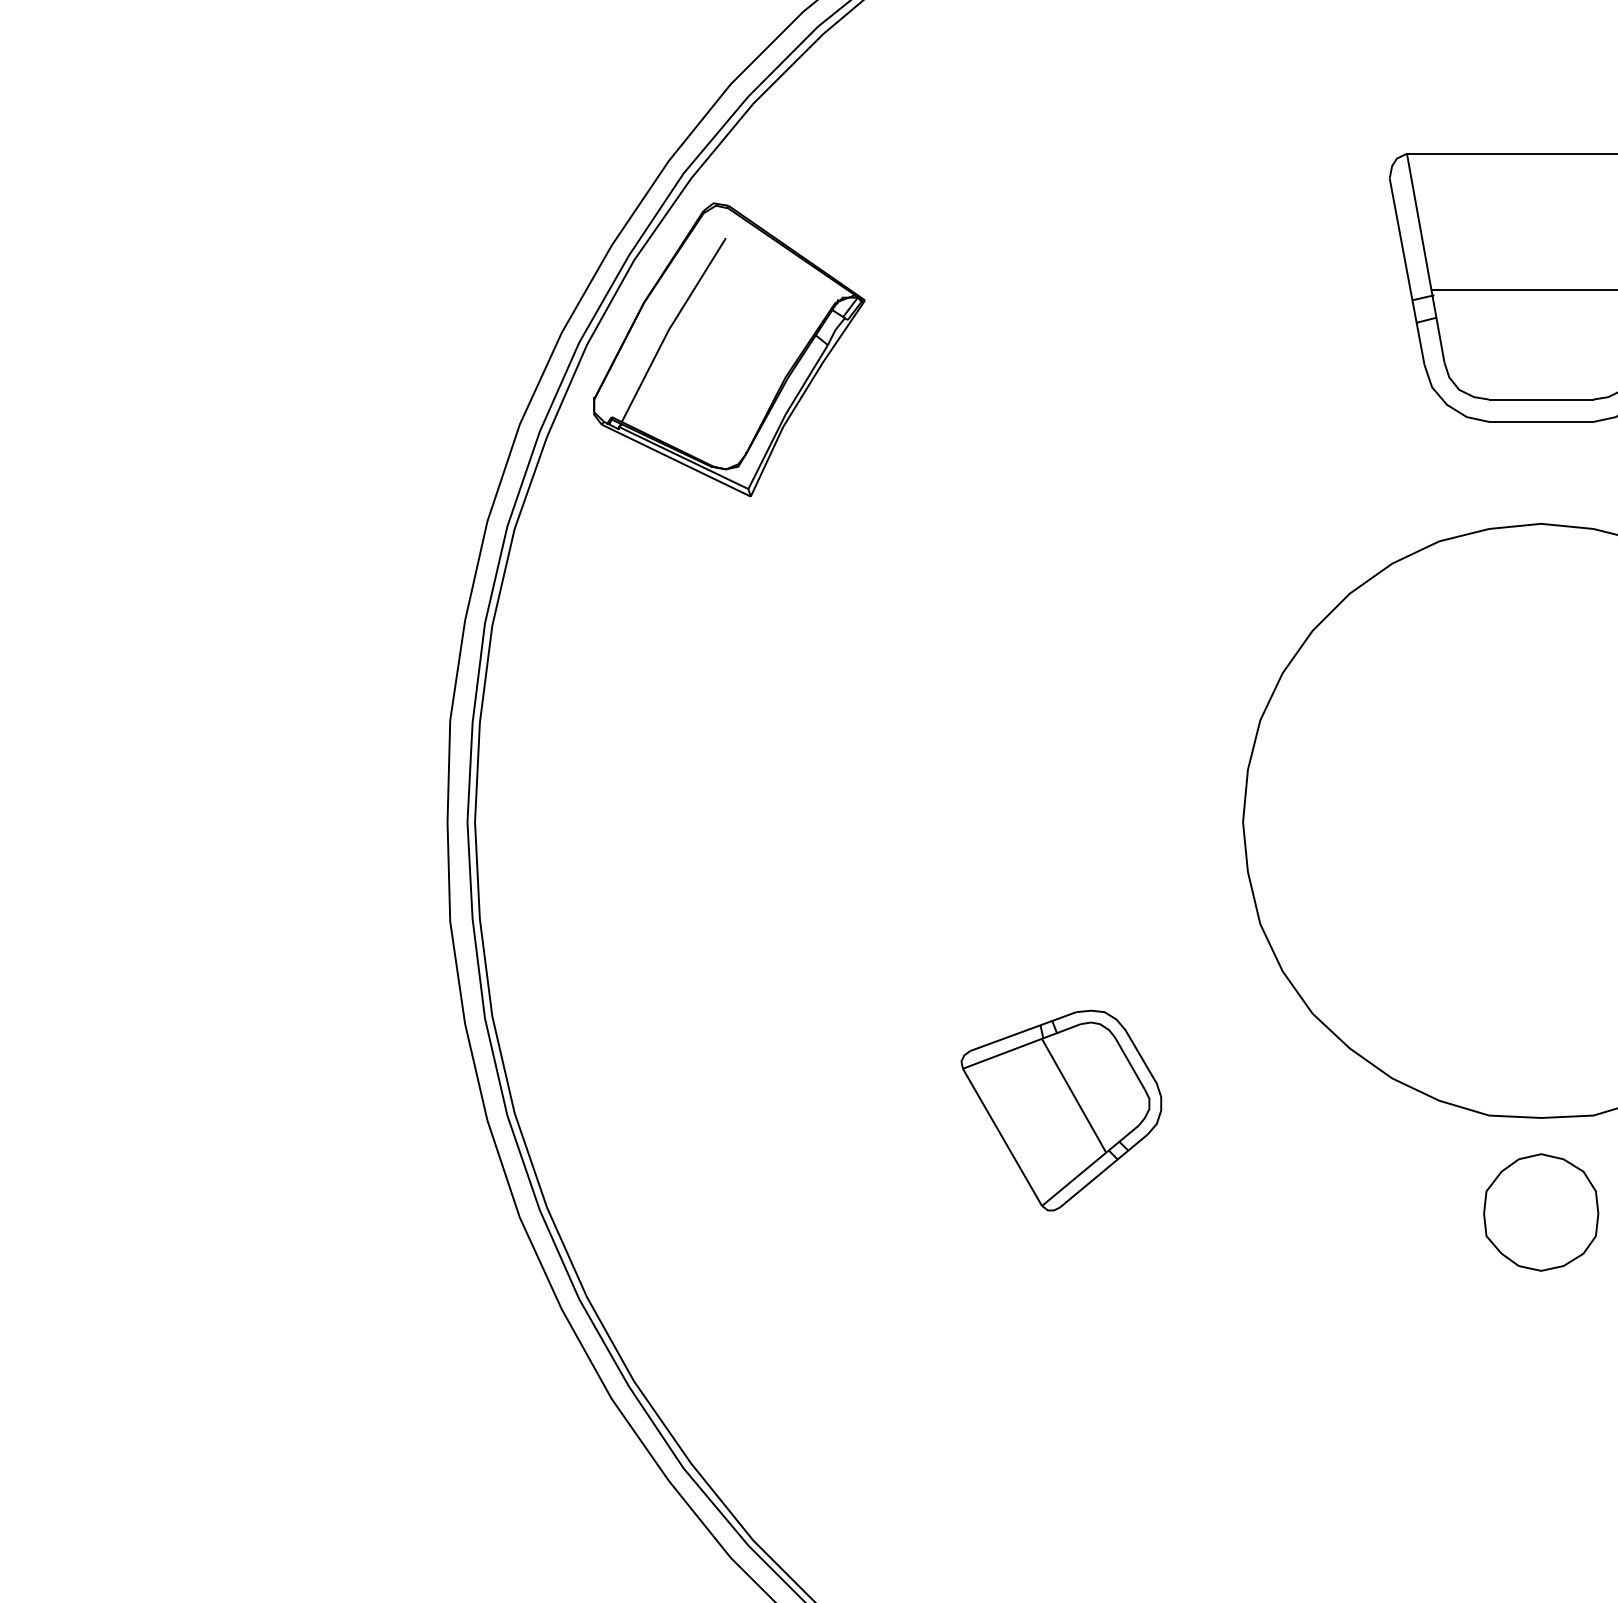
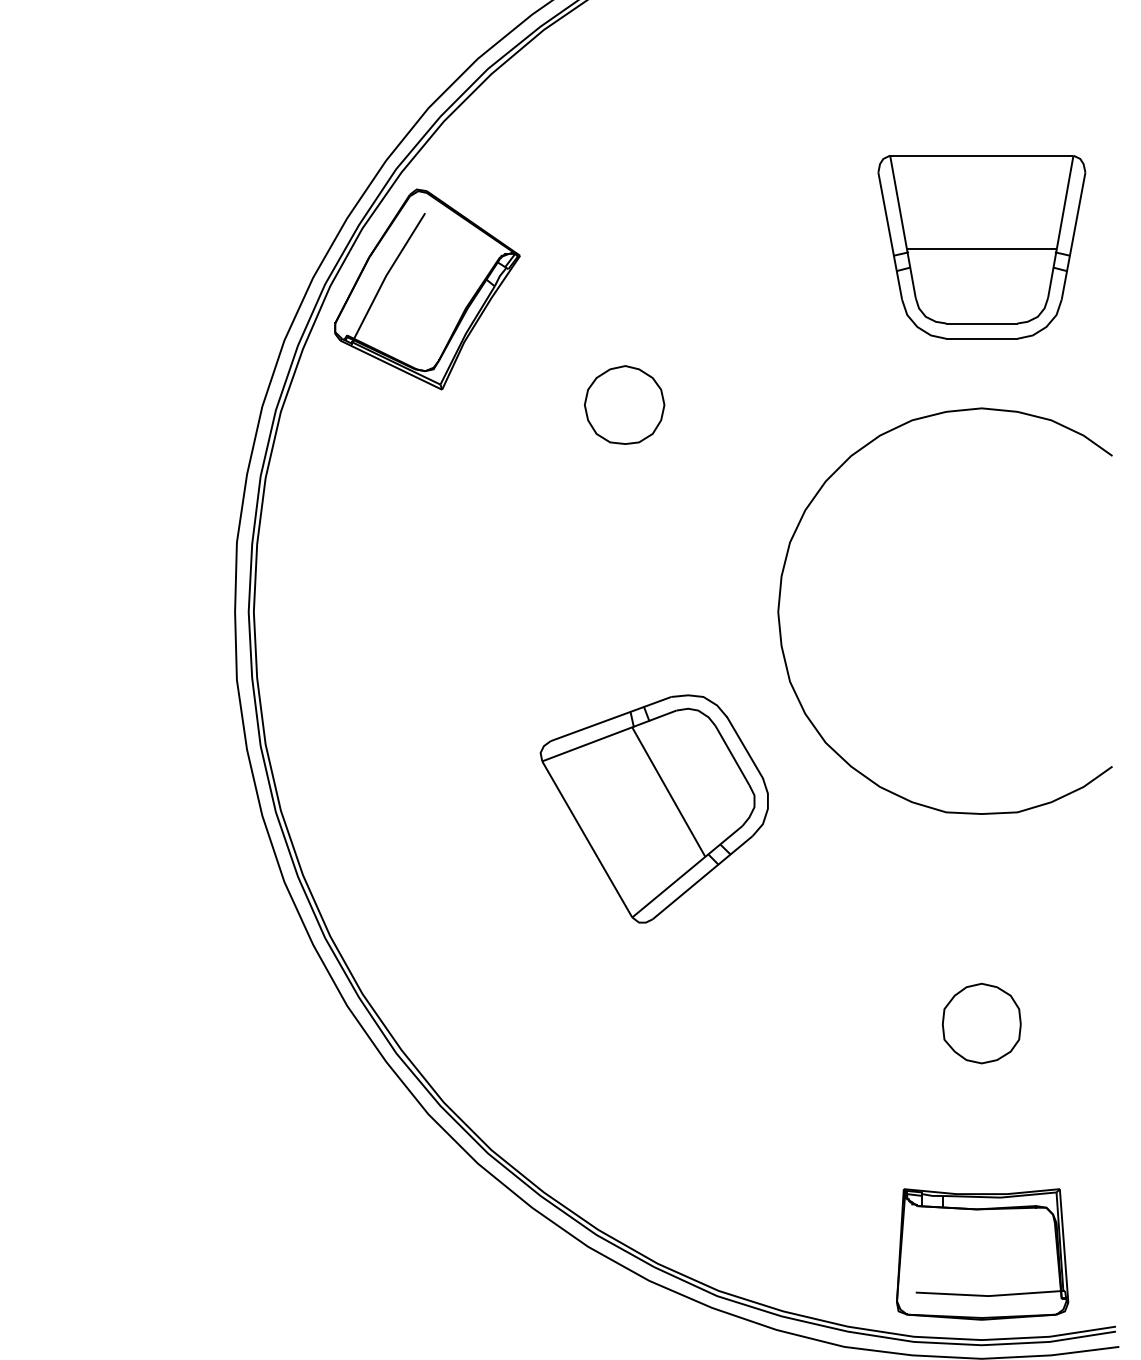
part: (1017, 518) -> (624, 404), added
part: (1060, 1109) -> (653, 808), size x1.67
part: (1540, 1212) -> (981, 1023), moved

